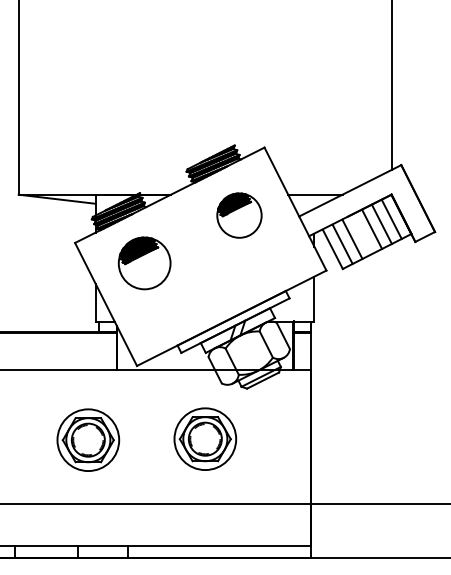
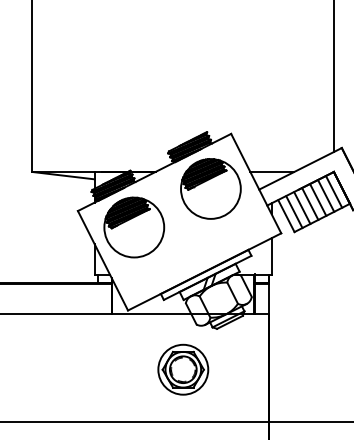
part: (239, 215) -> (210, 188), size x1.67
line: (362, 233) -> (310, 203), added
part: (144, 263) -> (134, 227), size x1.43
part: (88, 439) -> (88, 369), removed

